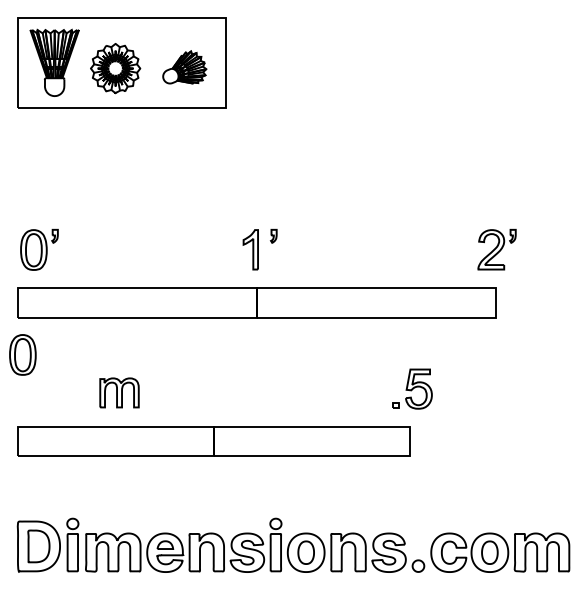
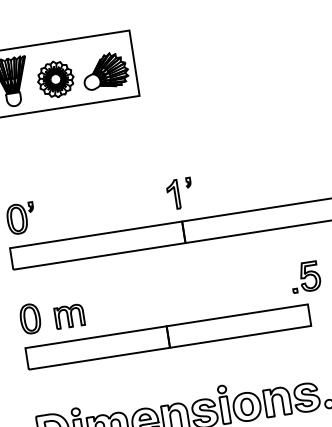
part: (184, 67) -> (105, 71), size x1.43
part: (22, 354) -> (30, 318), moved
part: (119, 392) -> (69, 316), moved

